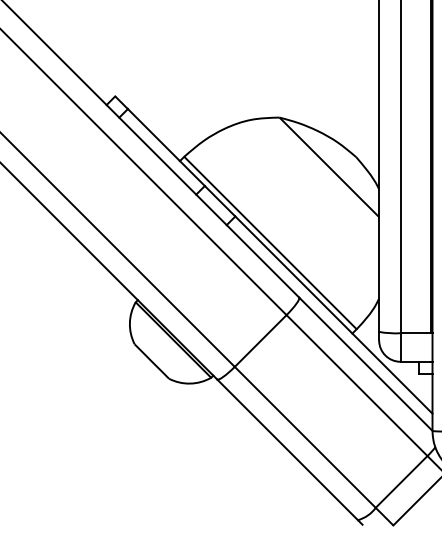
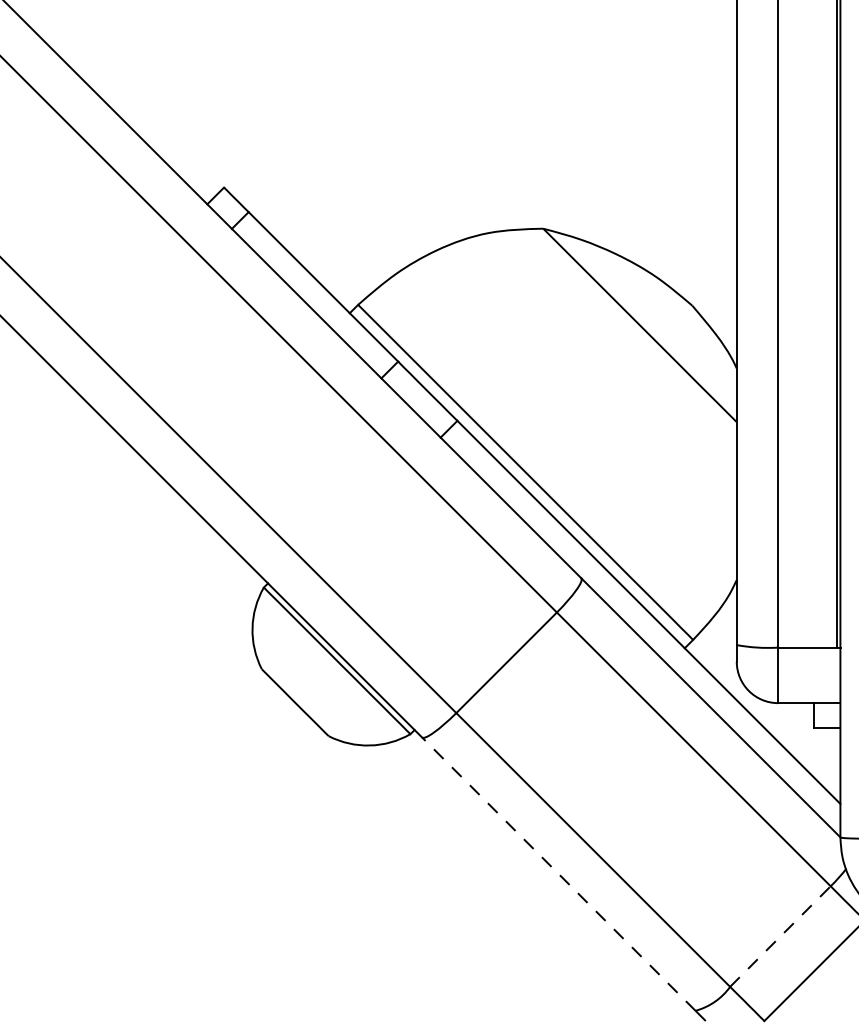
line: (287, 449) -> (558, 873), solid -> dashed
line: (401, 481) -> (780, 935), solid -> dashed

